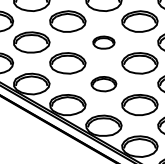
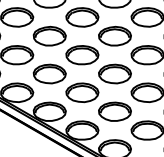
part: (103, 42) -> (82, 55), size x1.67
part: (103, 83) -> (82, 92), size x1.43

